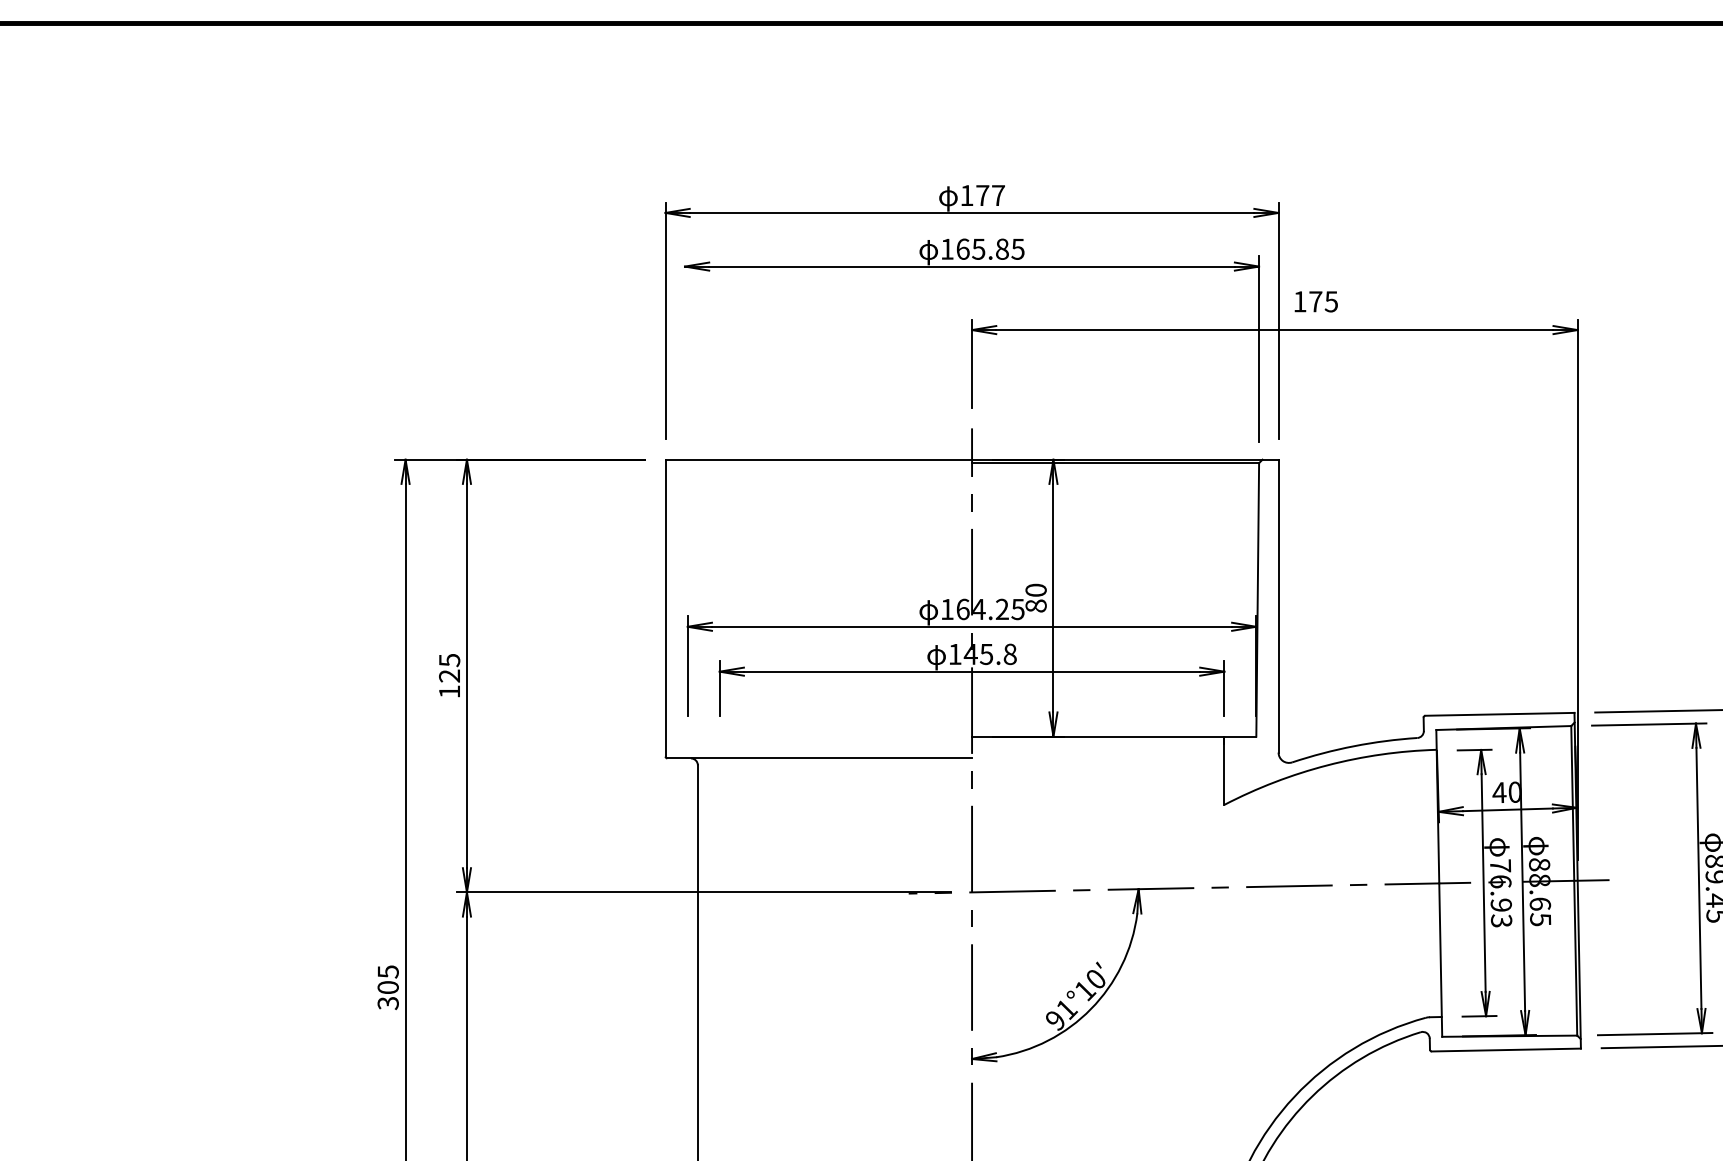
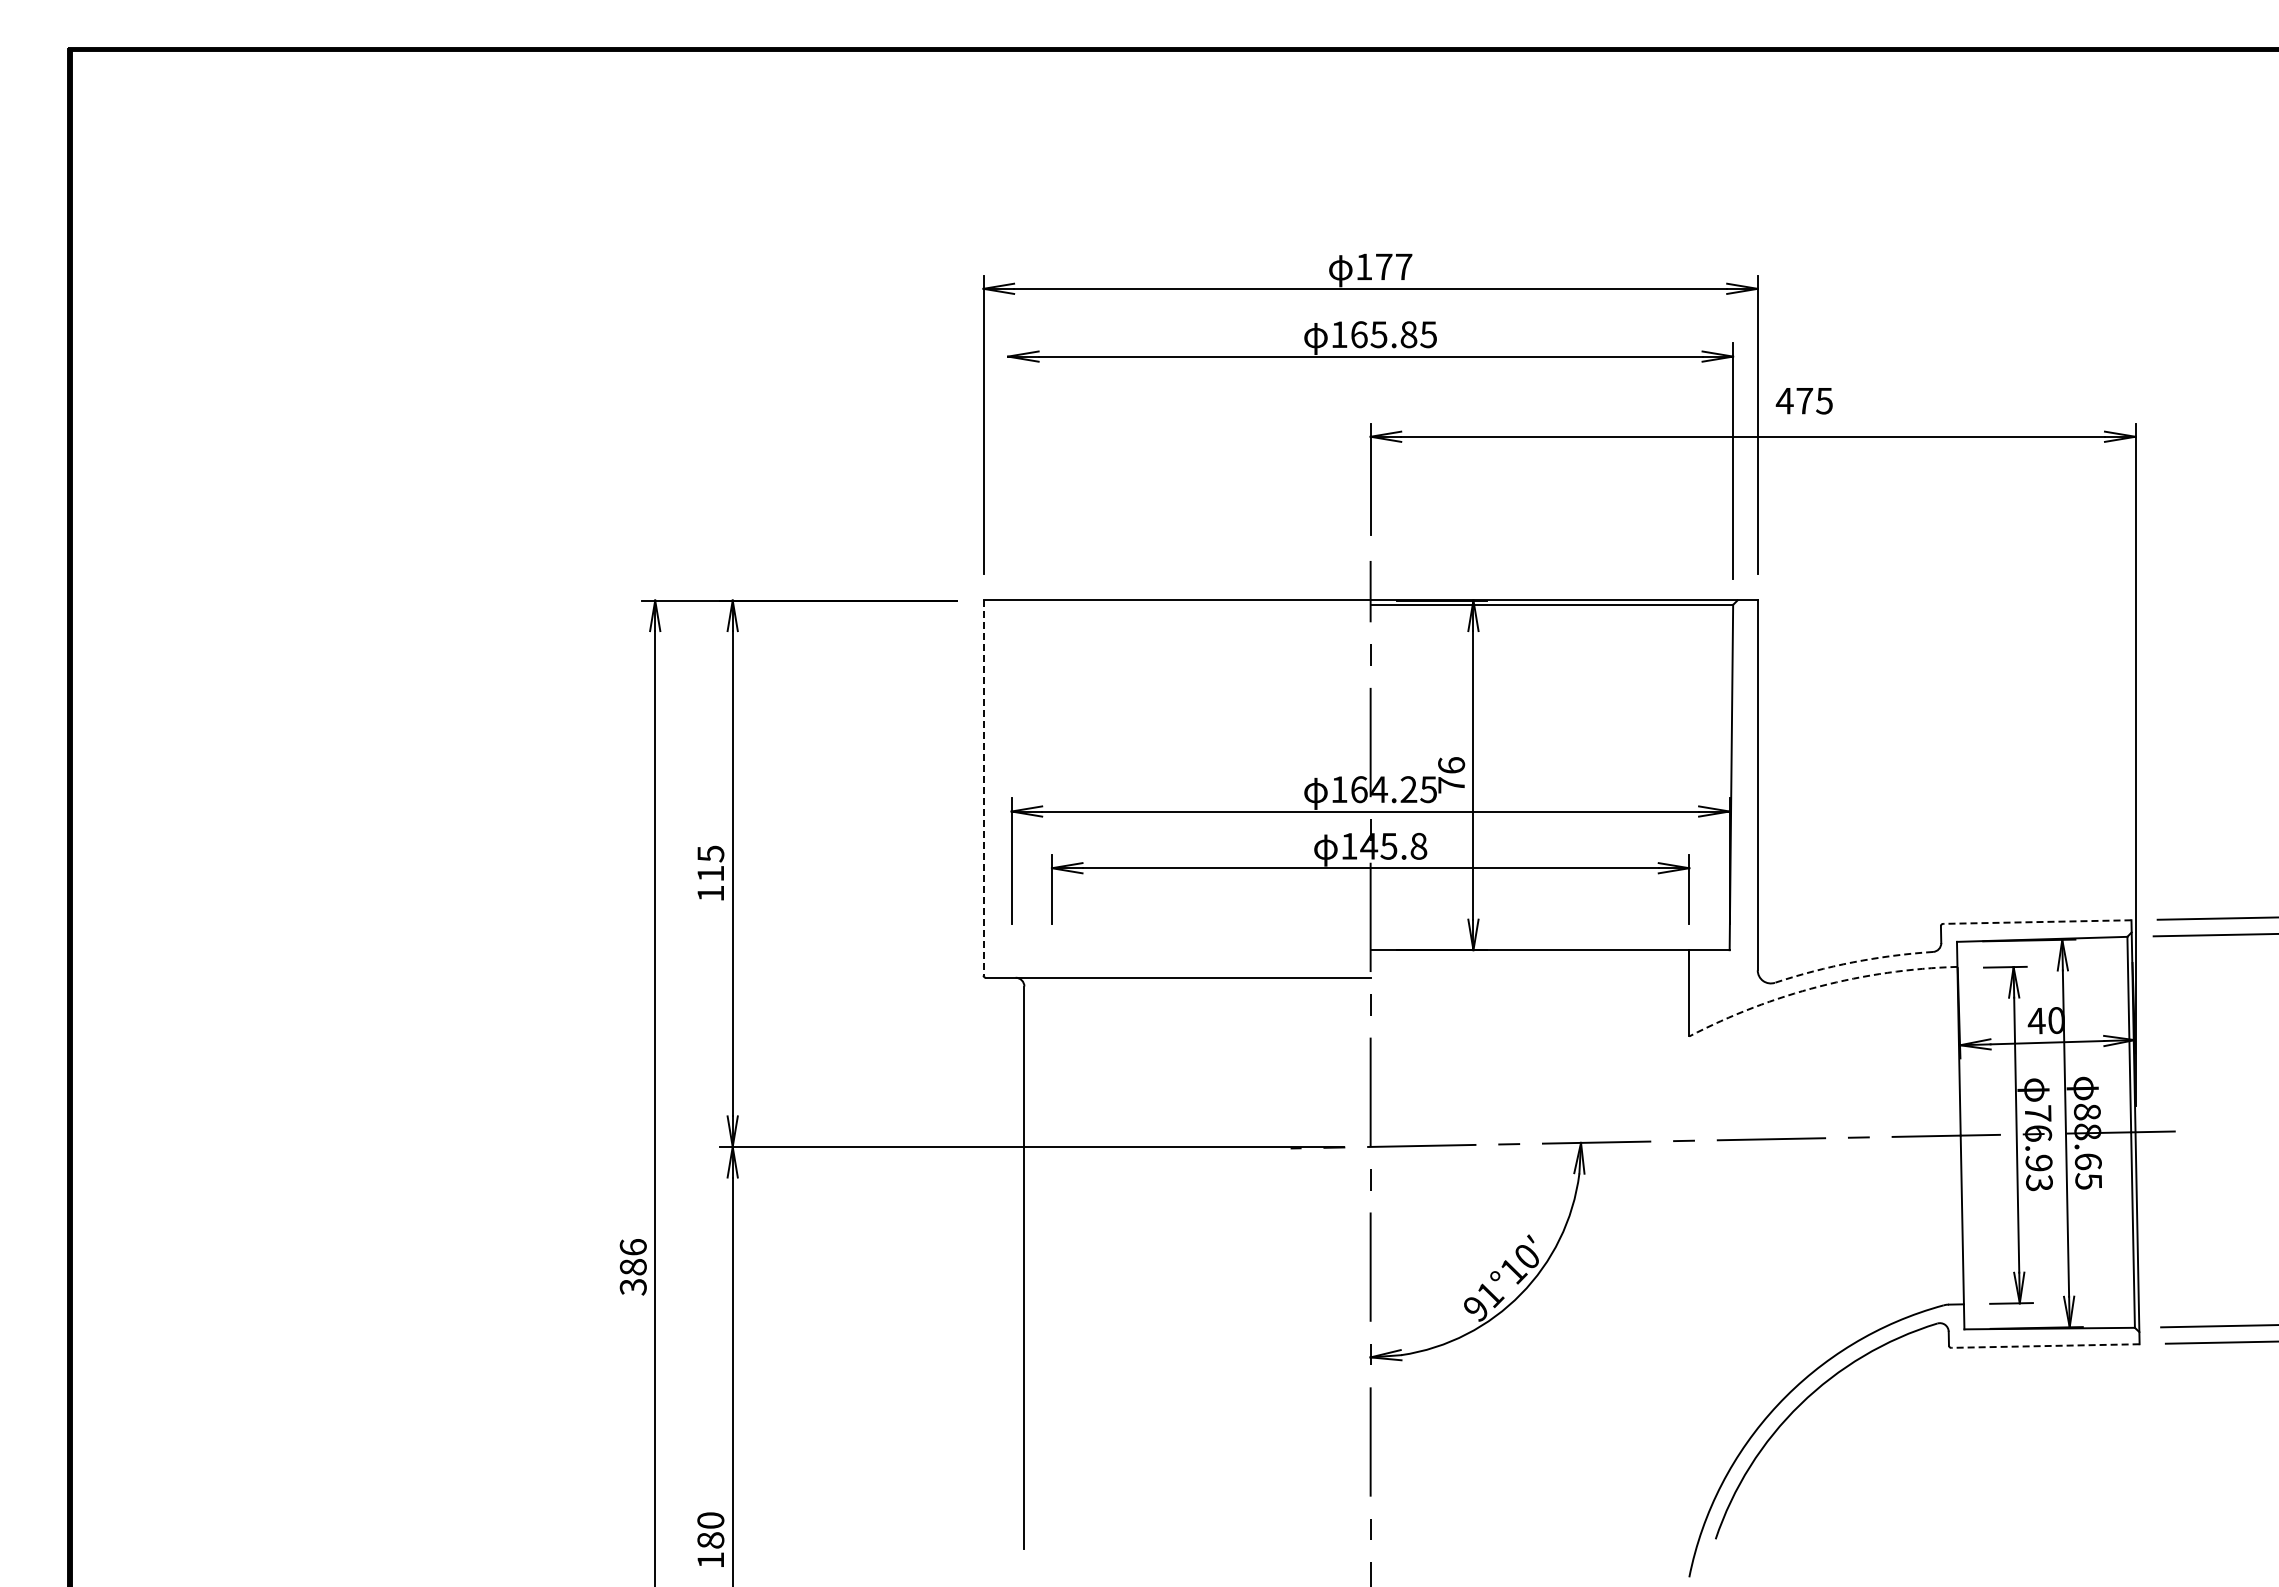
text: (1299, 302) -> (1784, 401), 175 -> 475
text: (1036, 598) -> (1451, 775), 80 -> 76
line: (665, 608) -> (983, 788), solid -> dashed
text: (449, 675) -> (710, 873), 125 -> 115
line: (1499, 714) -> (2036, 922), solid -> dashed
arc: (1354, 746) -> (1853, 962), solid -> dashed
arc: (1327, 765) -> (1819, 986), solid -> dashed
text: (387, 979) -> (632, 1257), 305 -> 386
line: (1505, 1050) -> (2044, 1346), solid -> dashed

